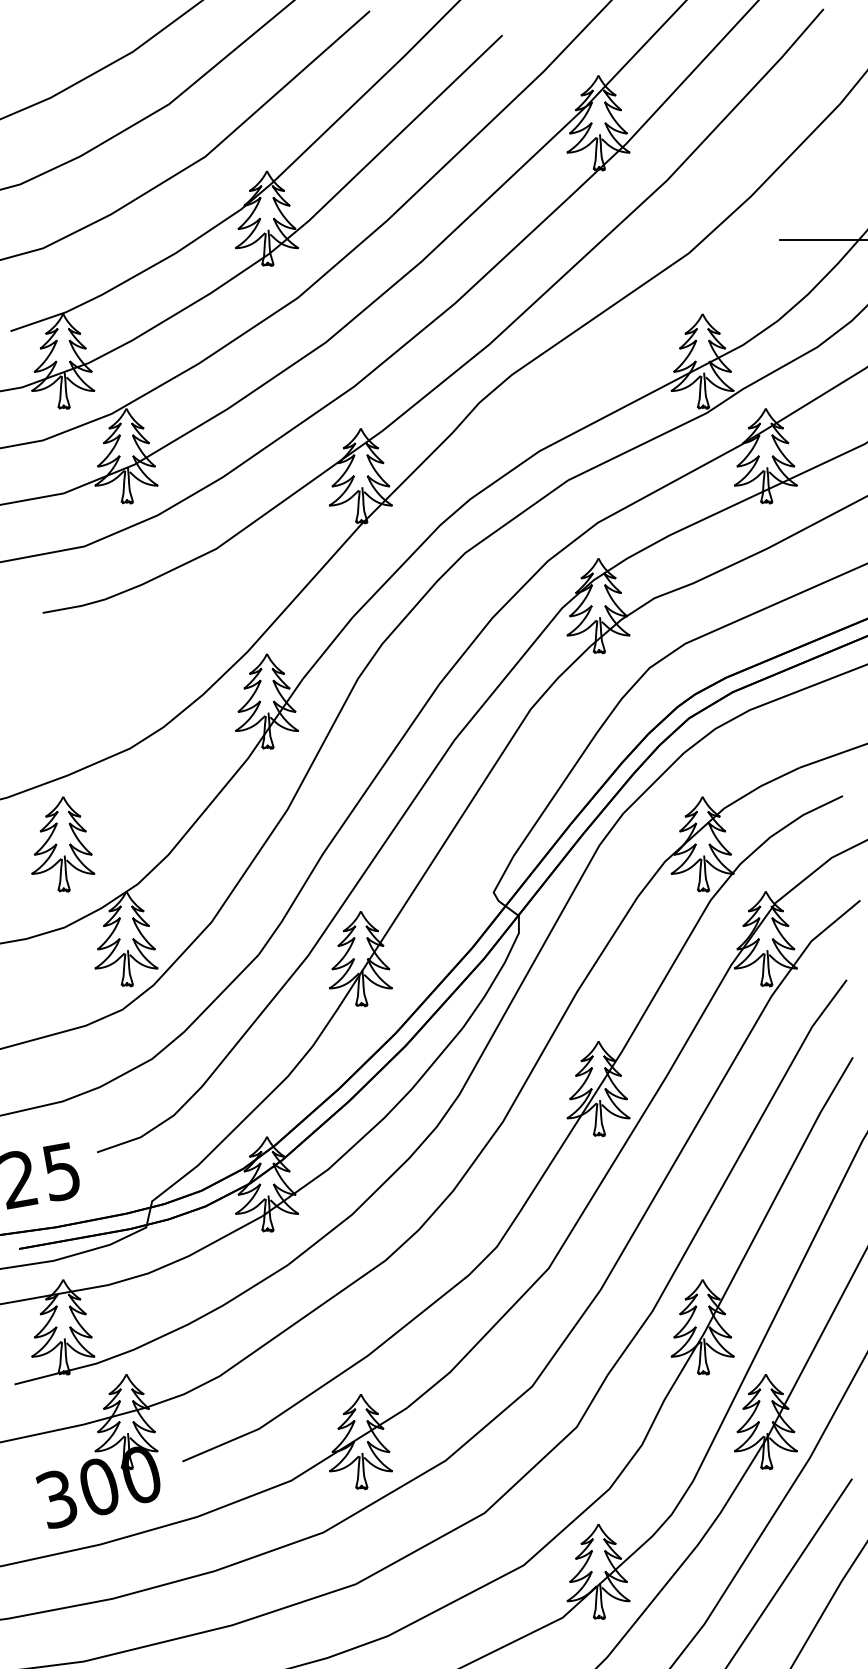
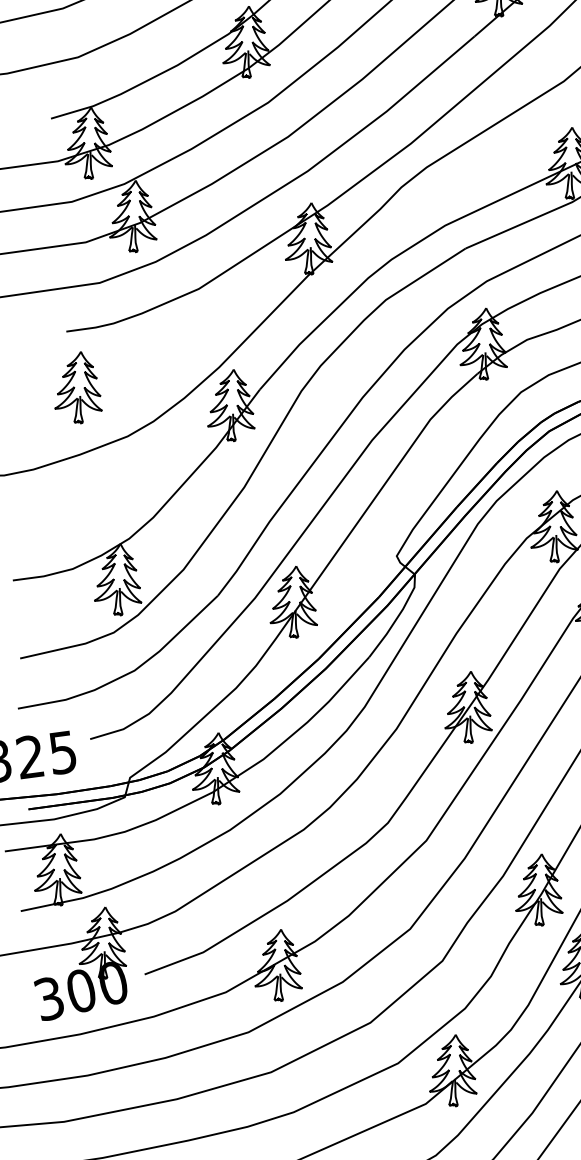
part: (63, 844) -> (79, 387), moved

